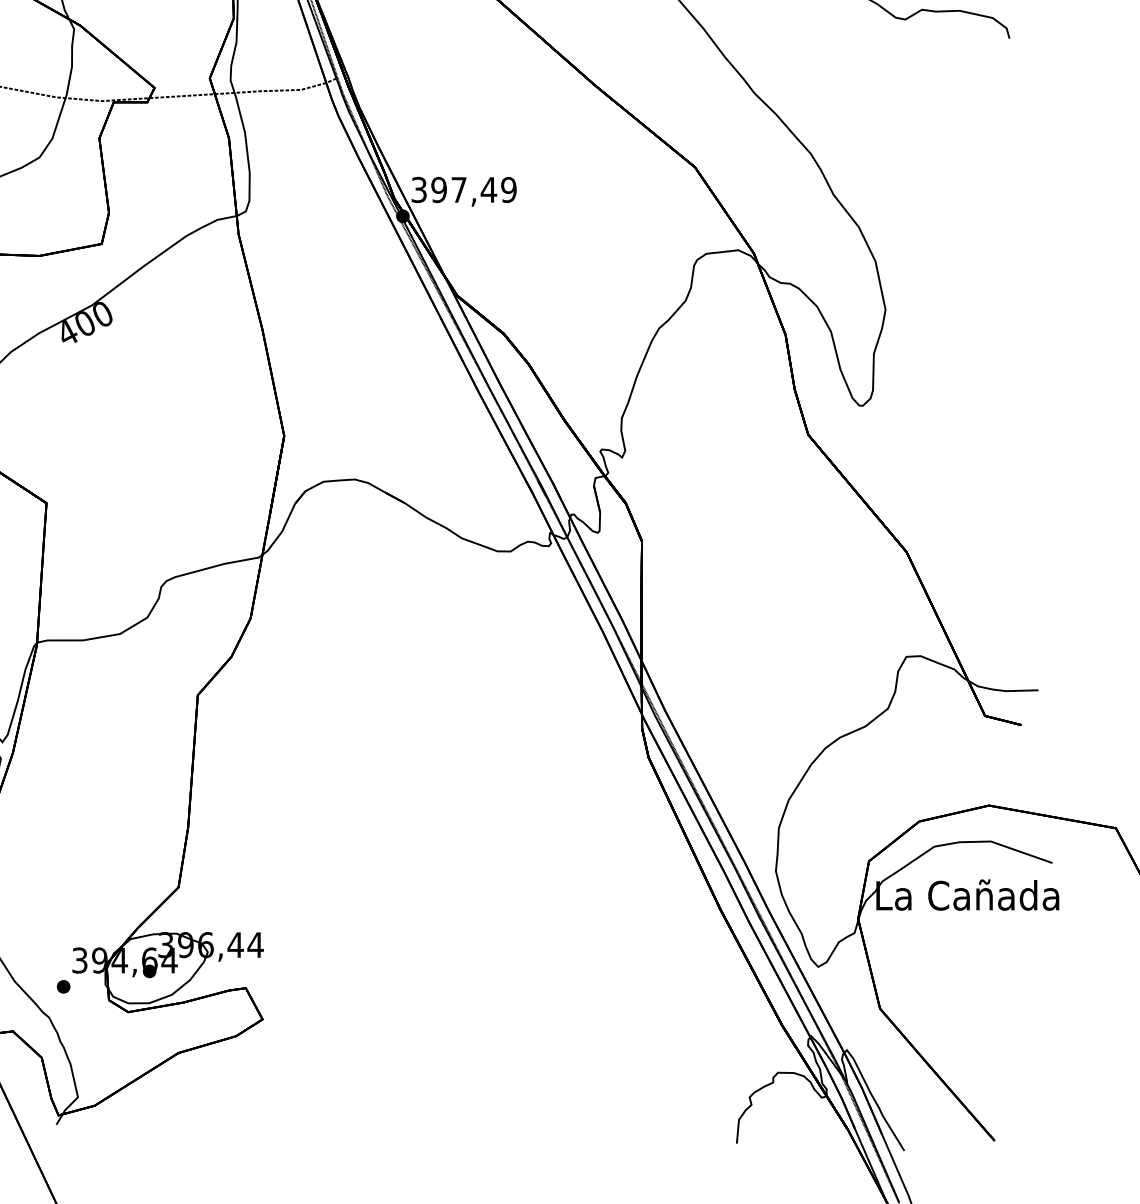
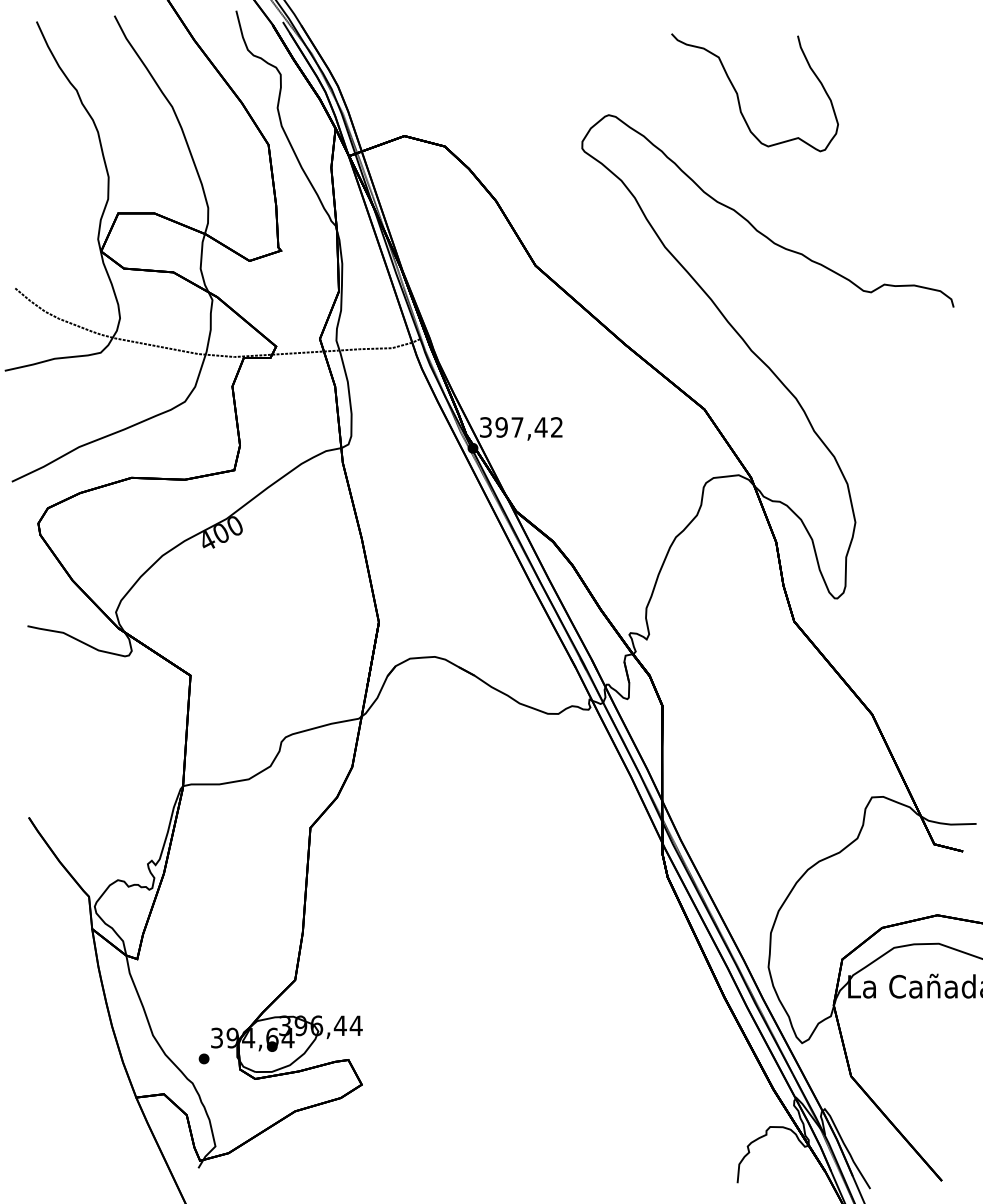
text: (508, 190) -> (556, 427), 397,49 -> 397,42

